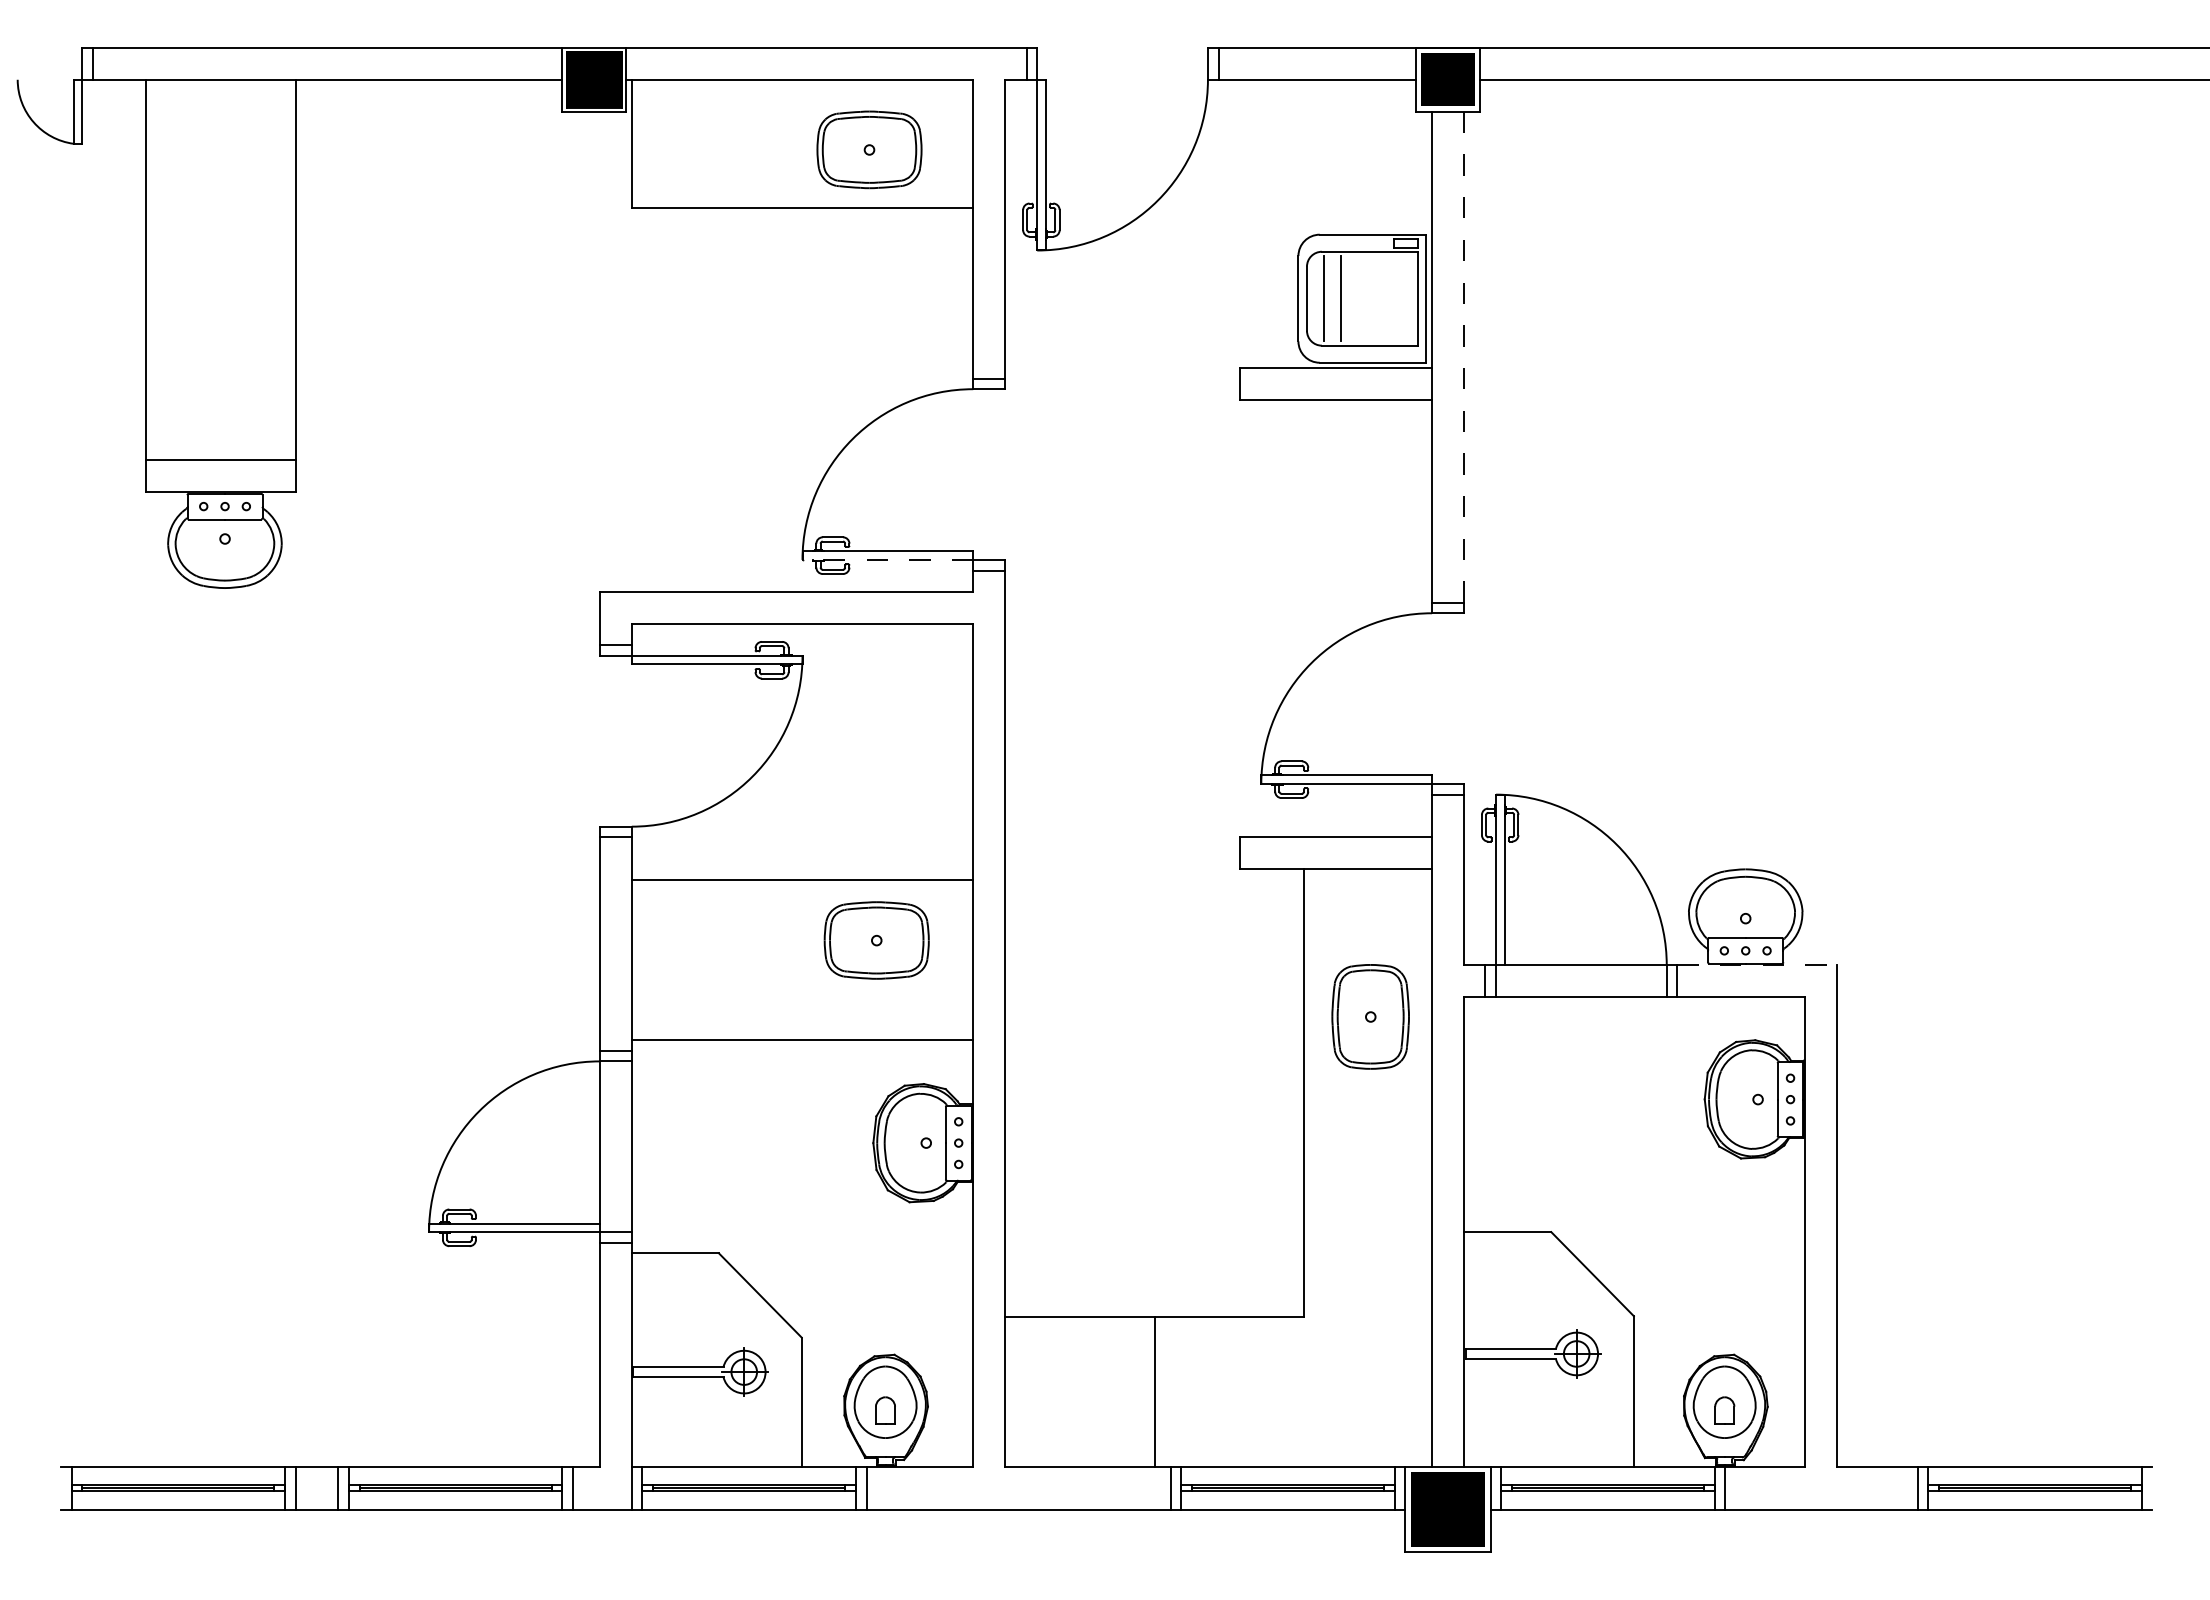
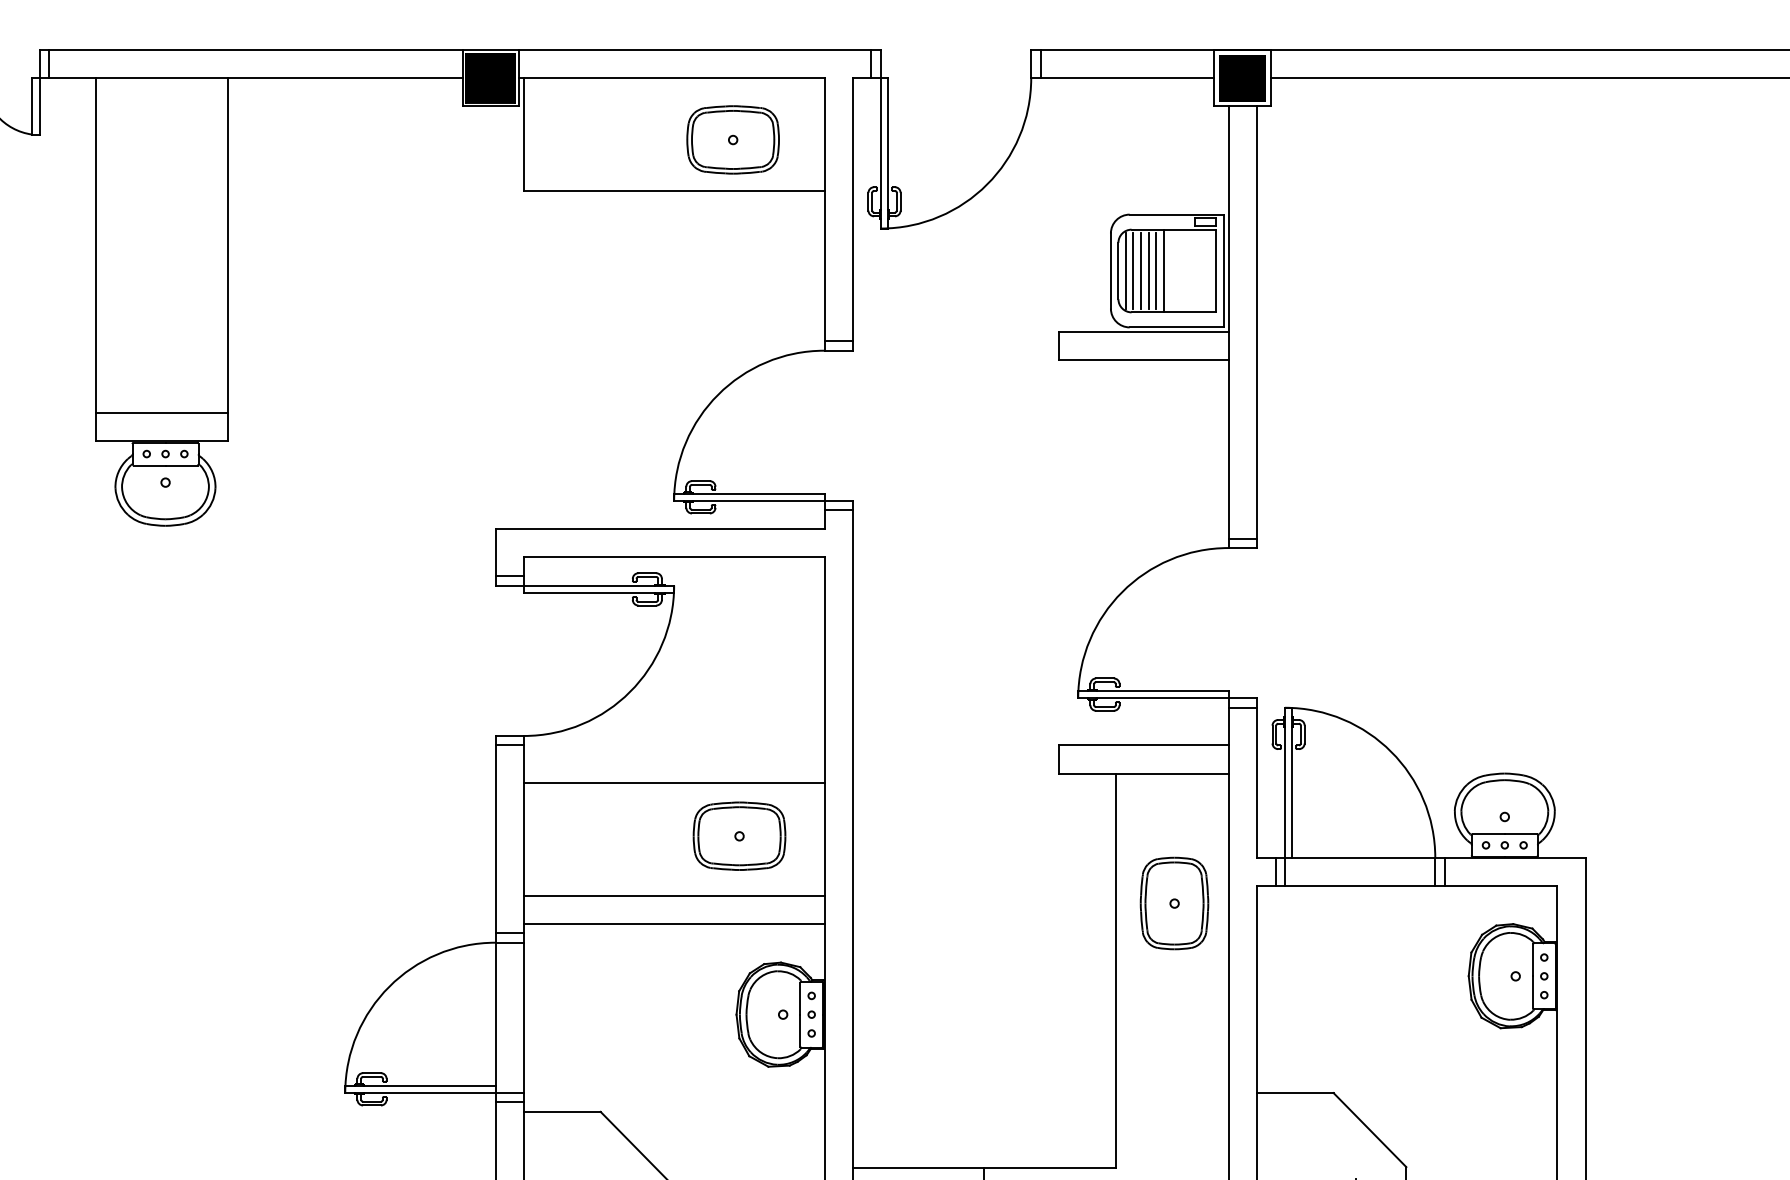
line: (1315, 298) -> (1125, 270), added
line: (1332, 298) -> (1140, 270), added
line: (1349, 298) -> (1155, 270), added
line: (1358, 298) -> (1163, 270), added
line: (1464, 356) -> (1257, 321), dashed -> solid
line: (887, 559) -> (748, 500), dashed -> solid
line: (1757, 965) -> (1515, 858), dashed -> solid
line: (802, 1008) -> (674, 896), added

